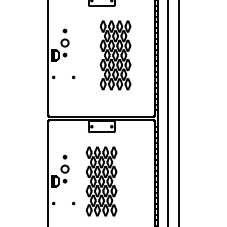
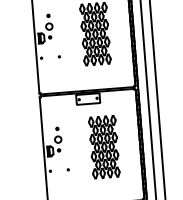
part: (101, 181) -> (104, 147), moved

